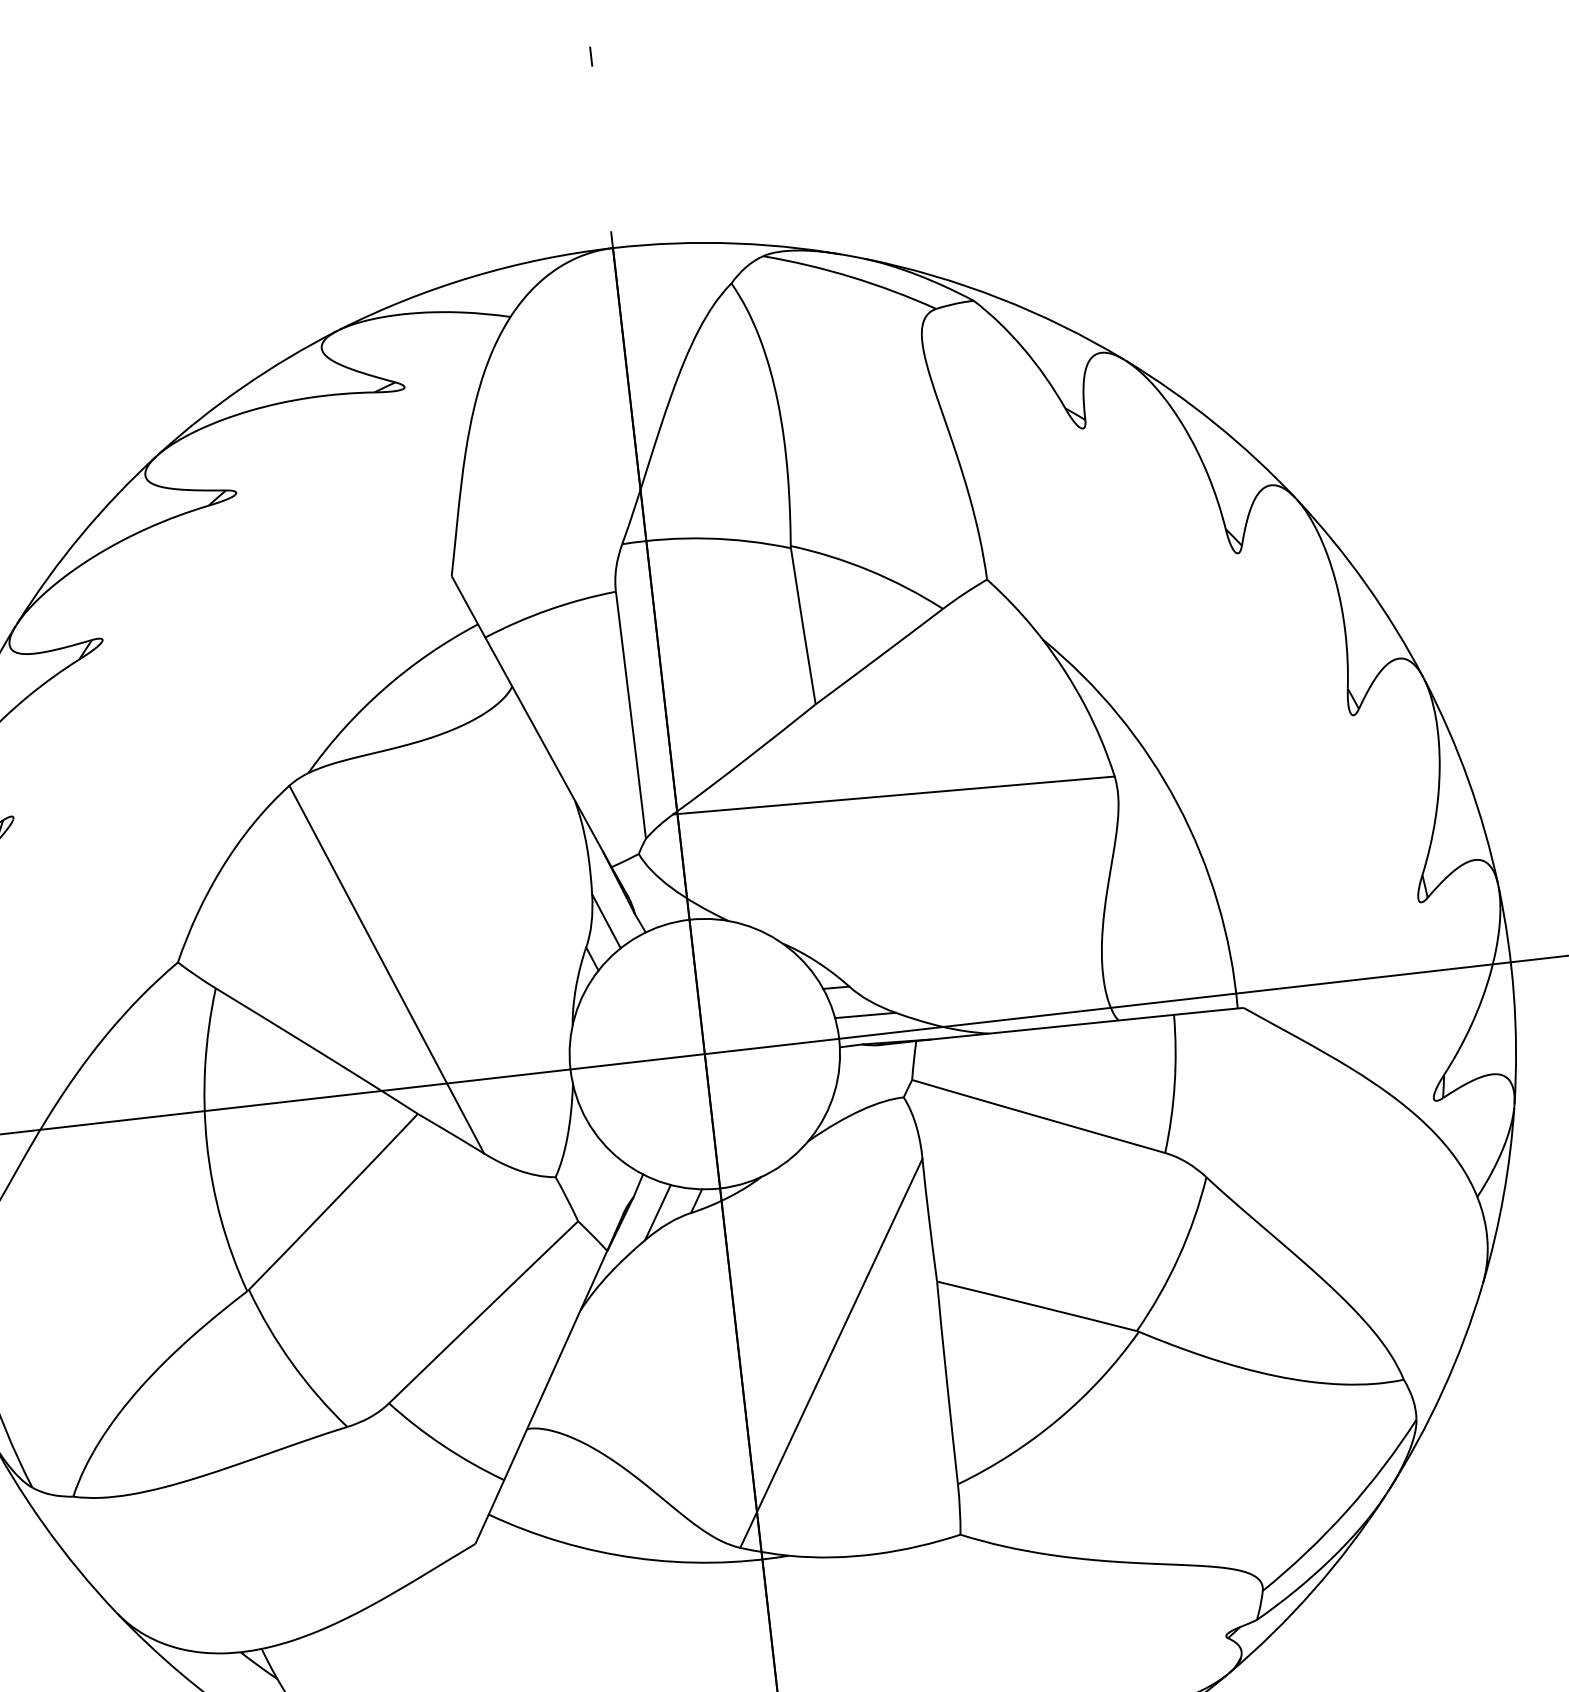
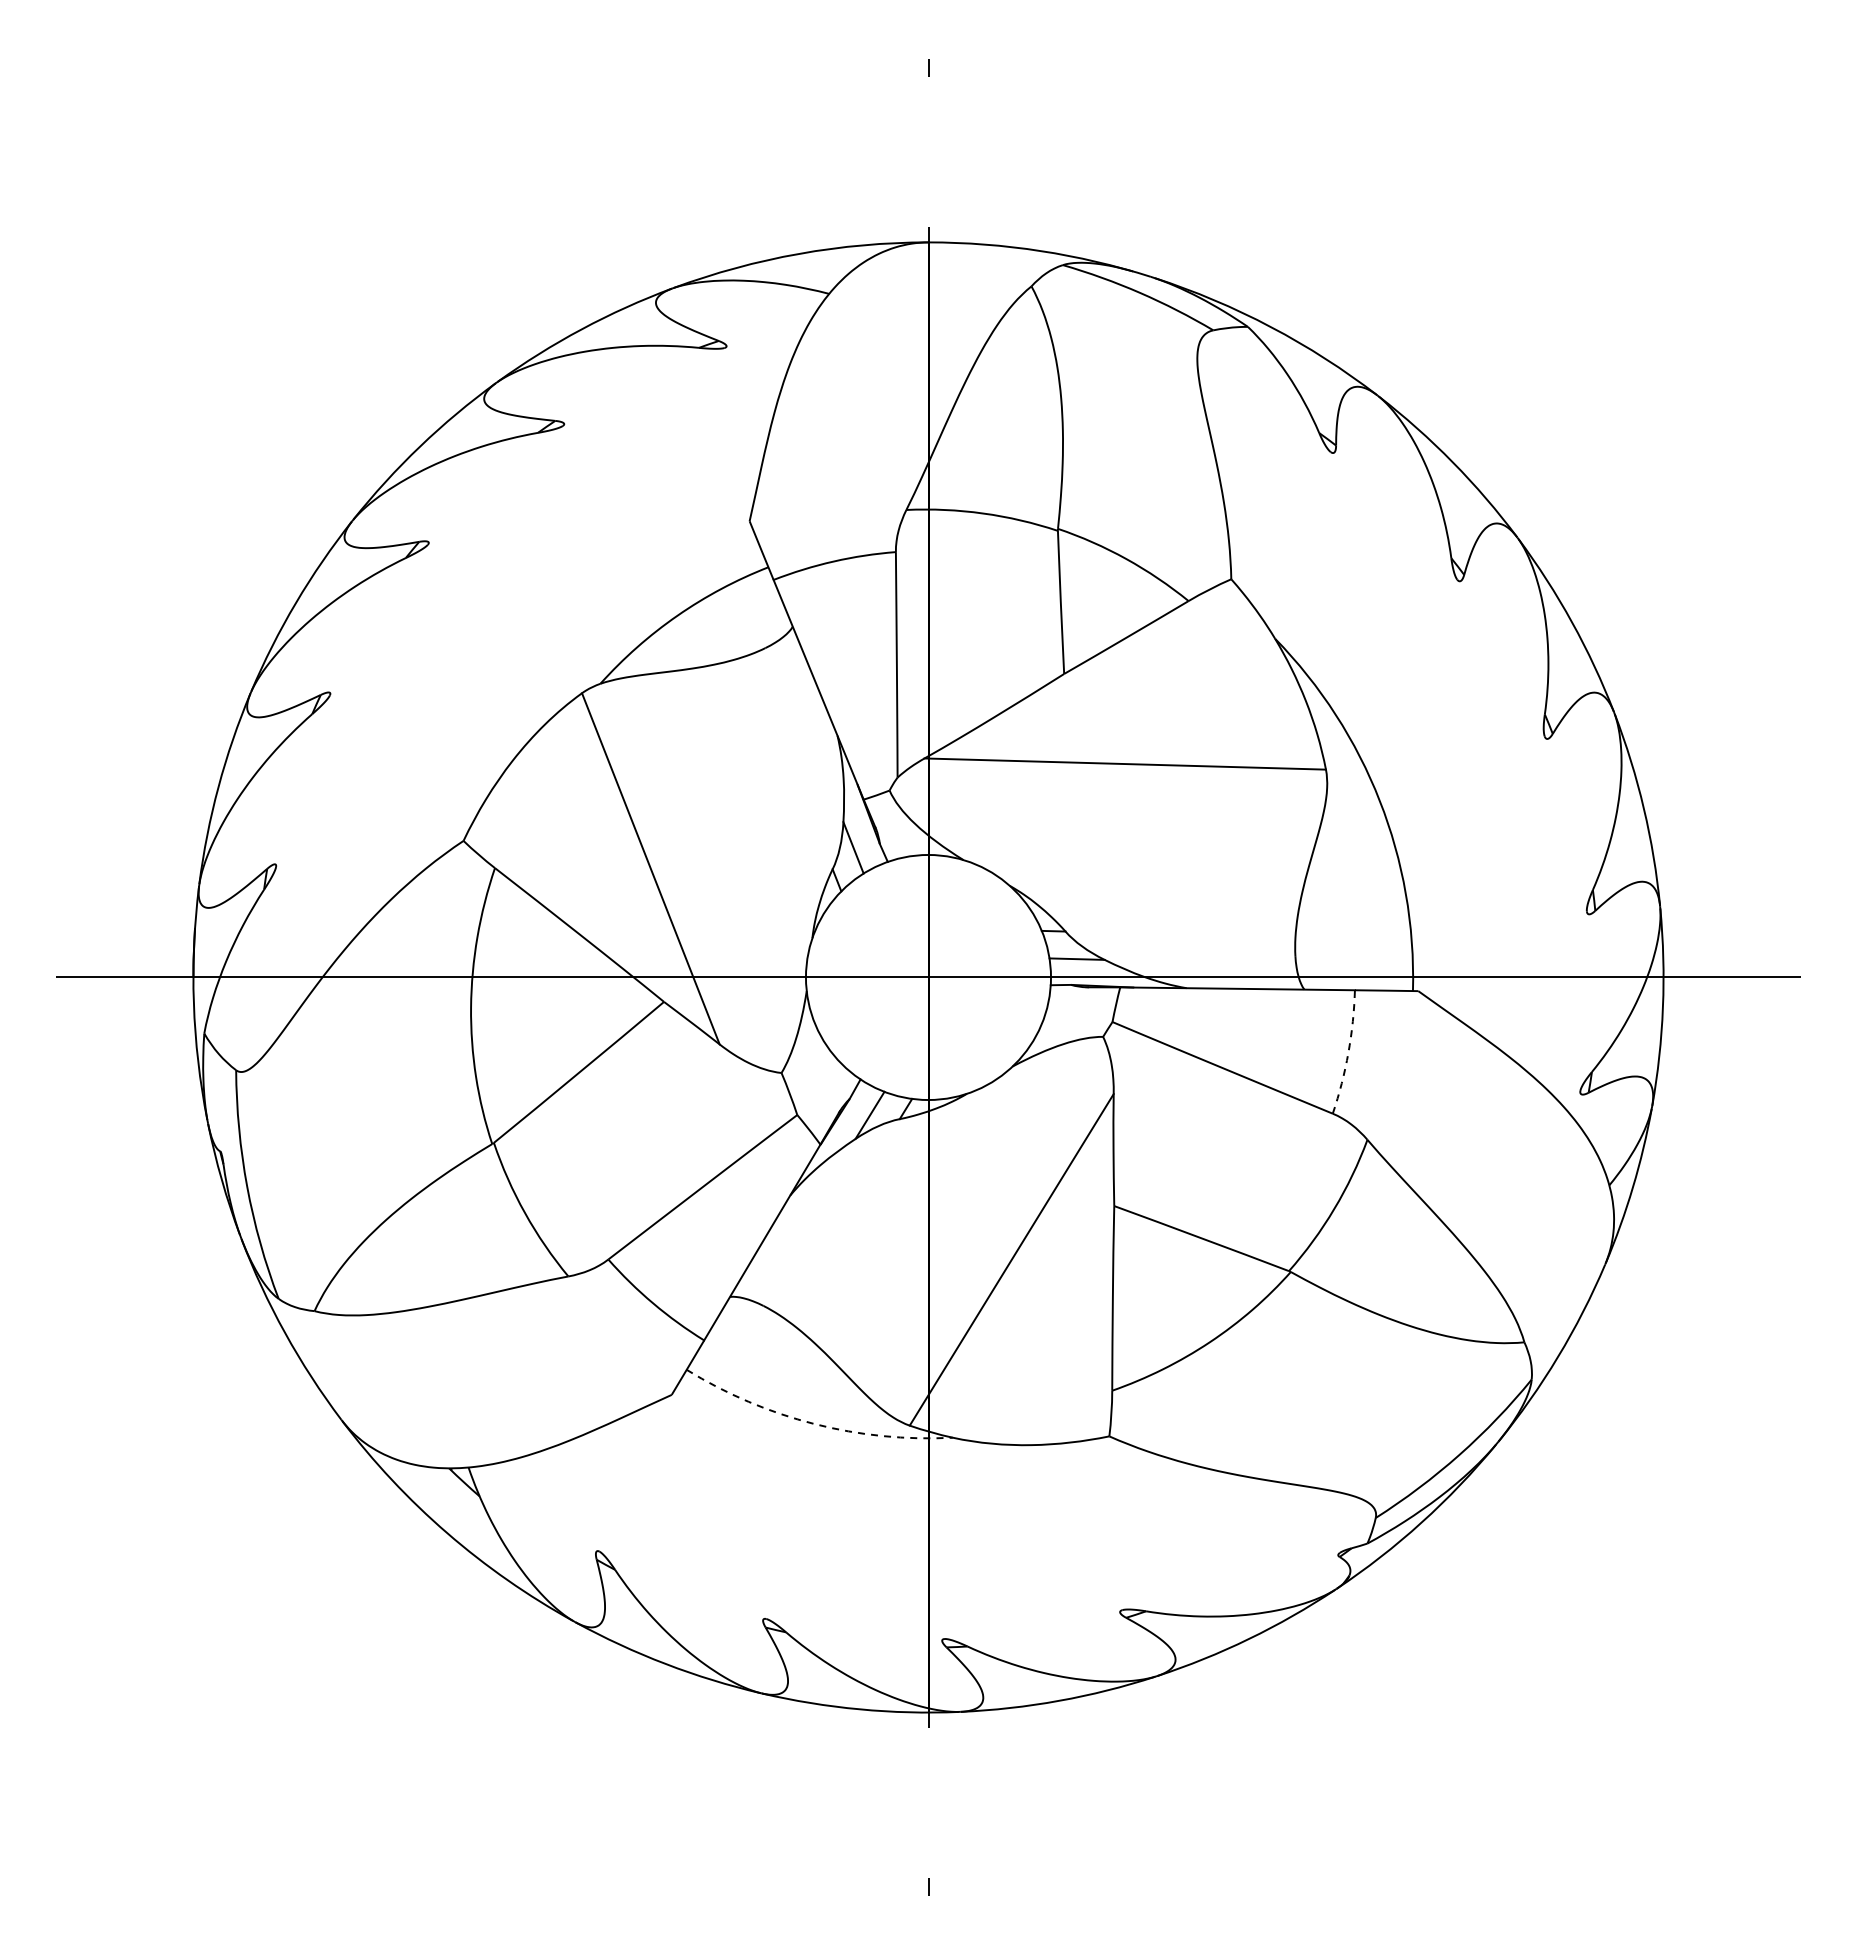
arc: (1174, 1083) -> (1348, 1052), solid -> dashed
arc: (635, 1558) -> (814, 1424), solid -> dashed

